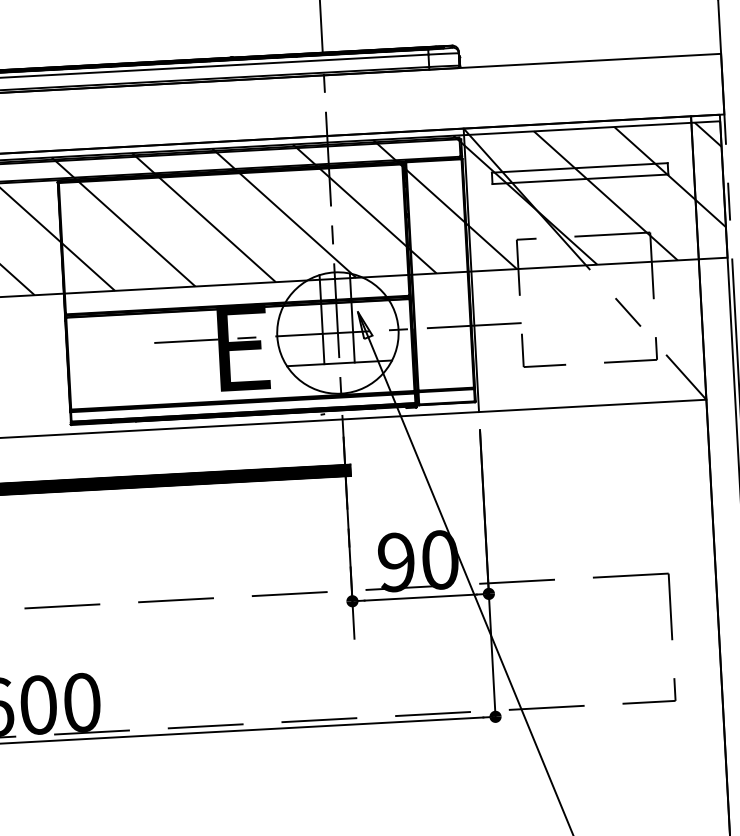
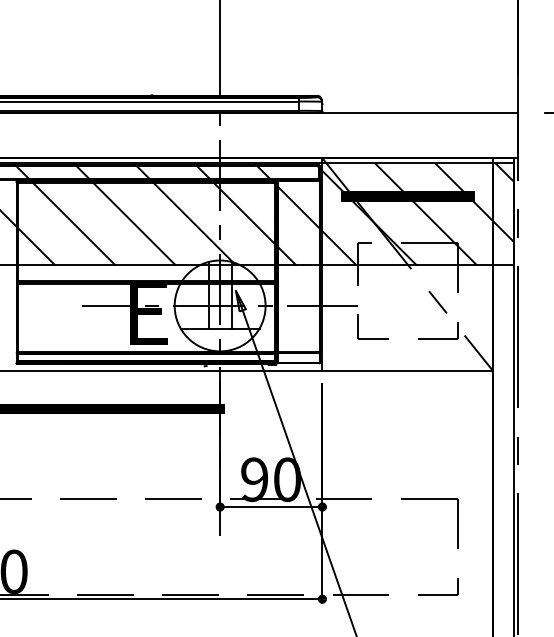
hatch: (579, 173) -> (407, 196), added

